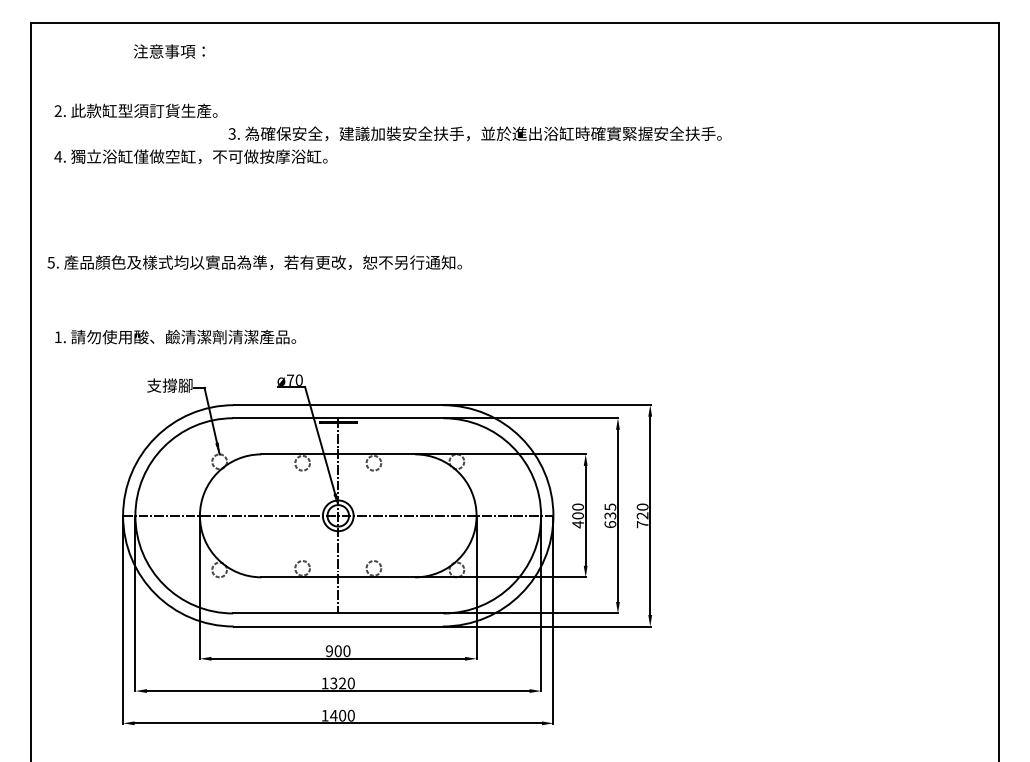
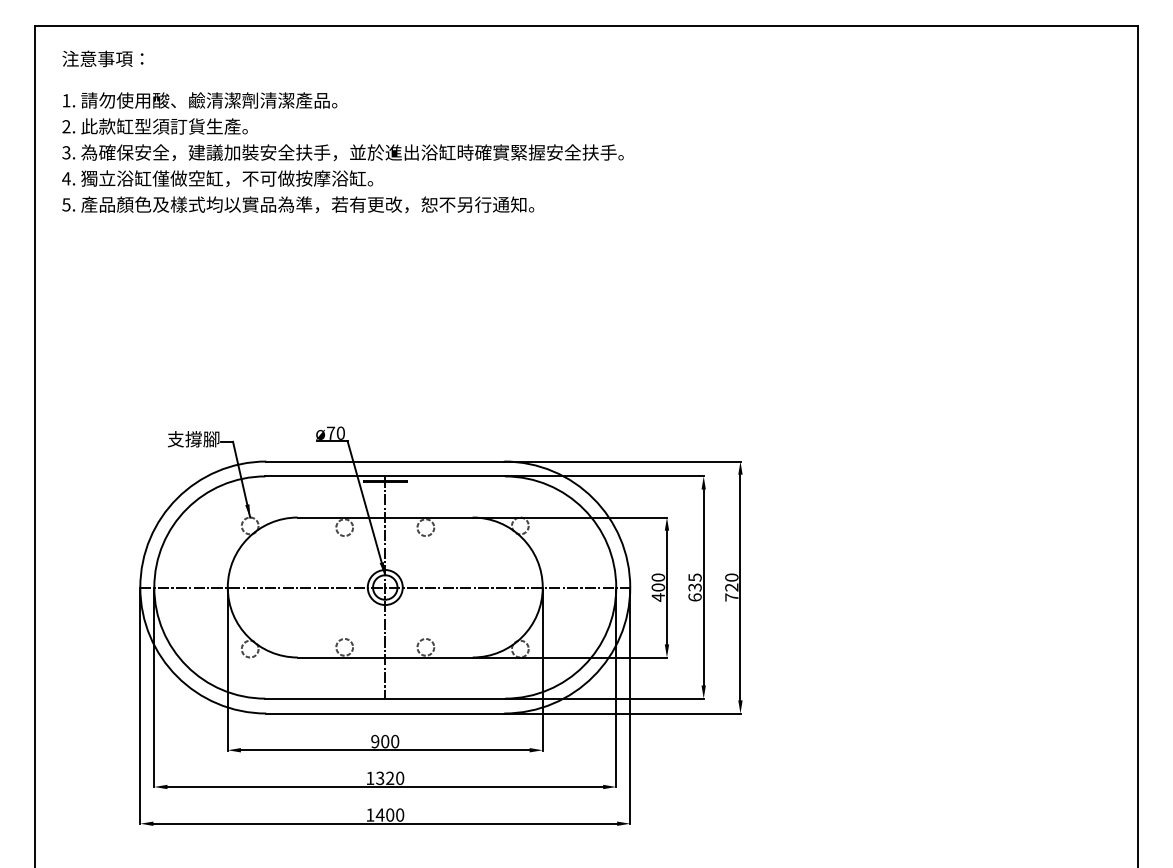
text: (168, 51) -> (102, 58), moved
text: (474, 133) -> (342, 152), moved
text: (254, 262) -> (297, 204), moved
text: (175, 336) -> (199, 99), moved

